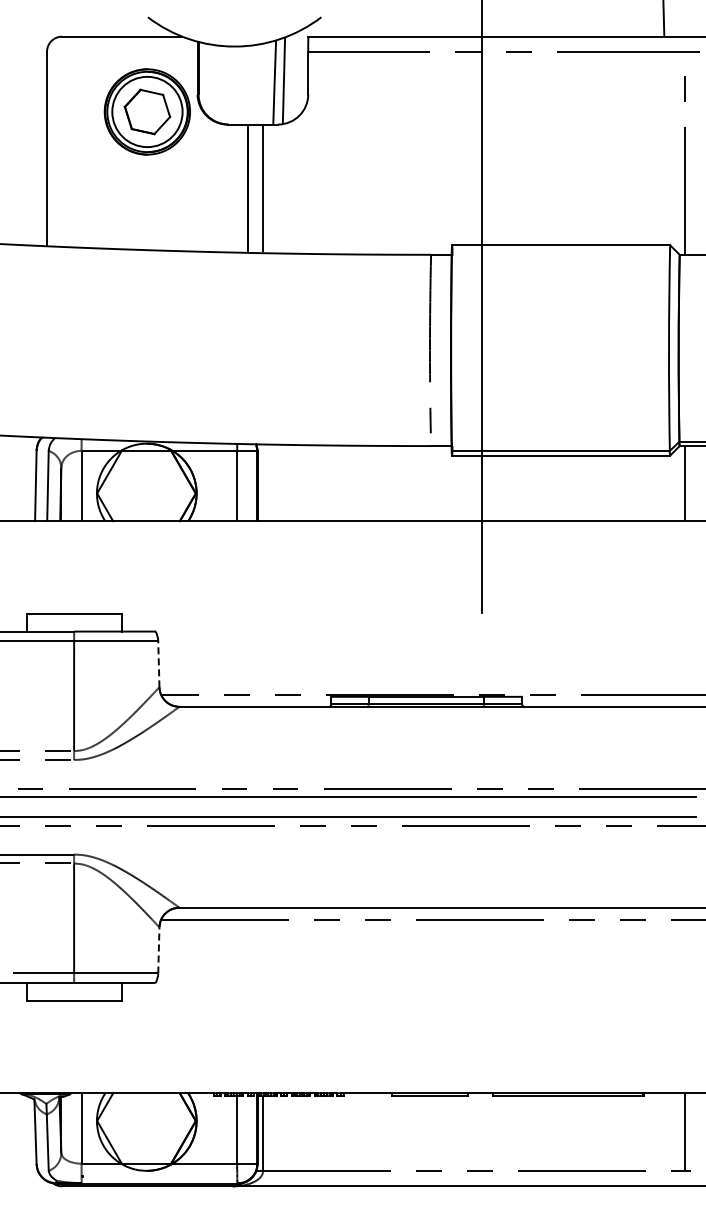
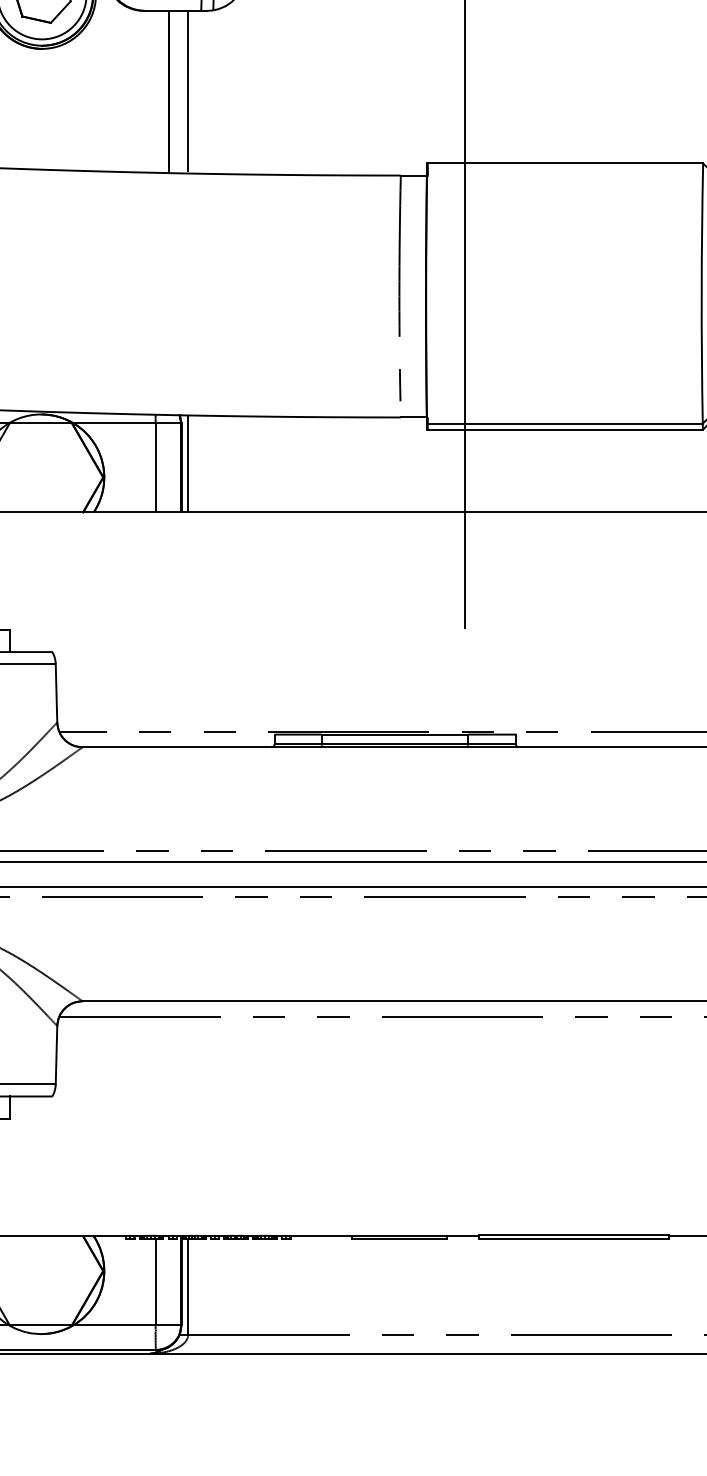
line: (263, 482) -> (188, 463), added
line: (158, 663) -> (56, 692), dashed -> solid
line: (158, 949) -> (56, 1054), dashed -> solid

